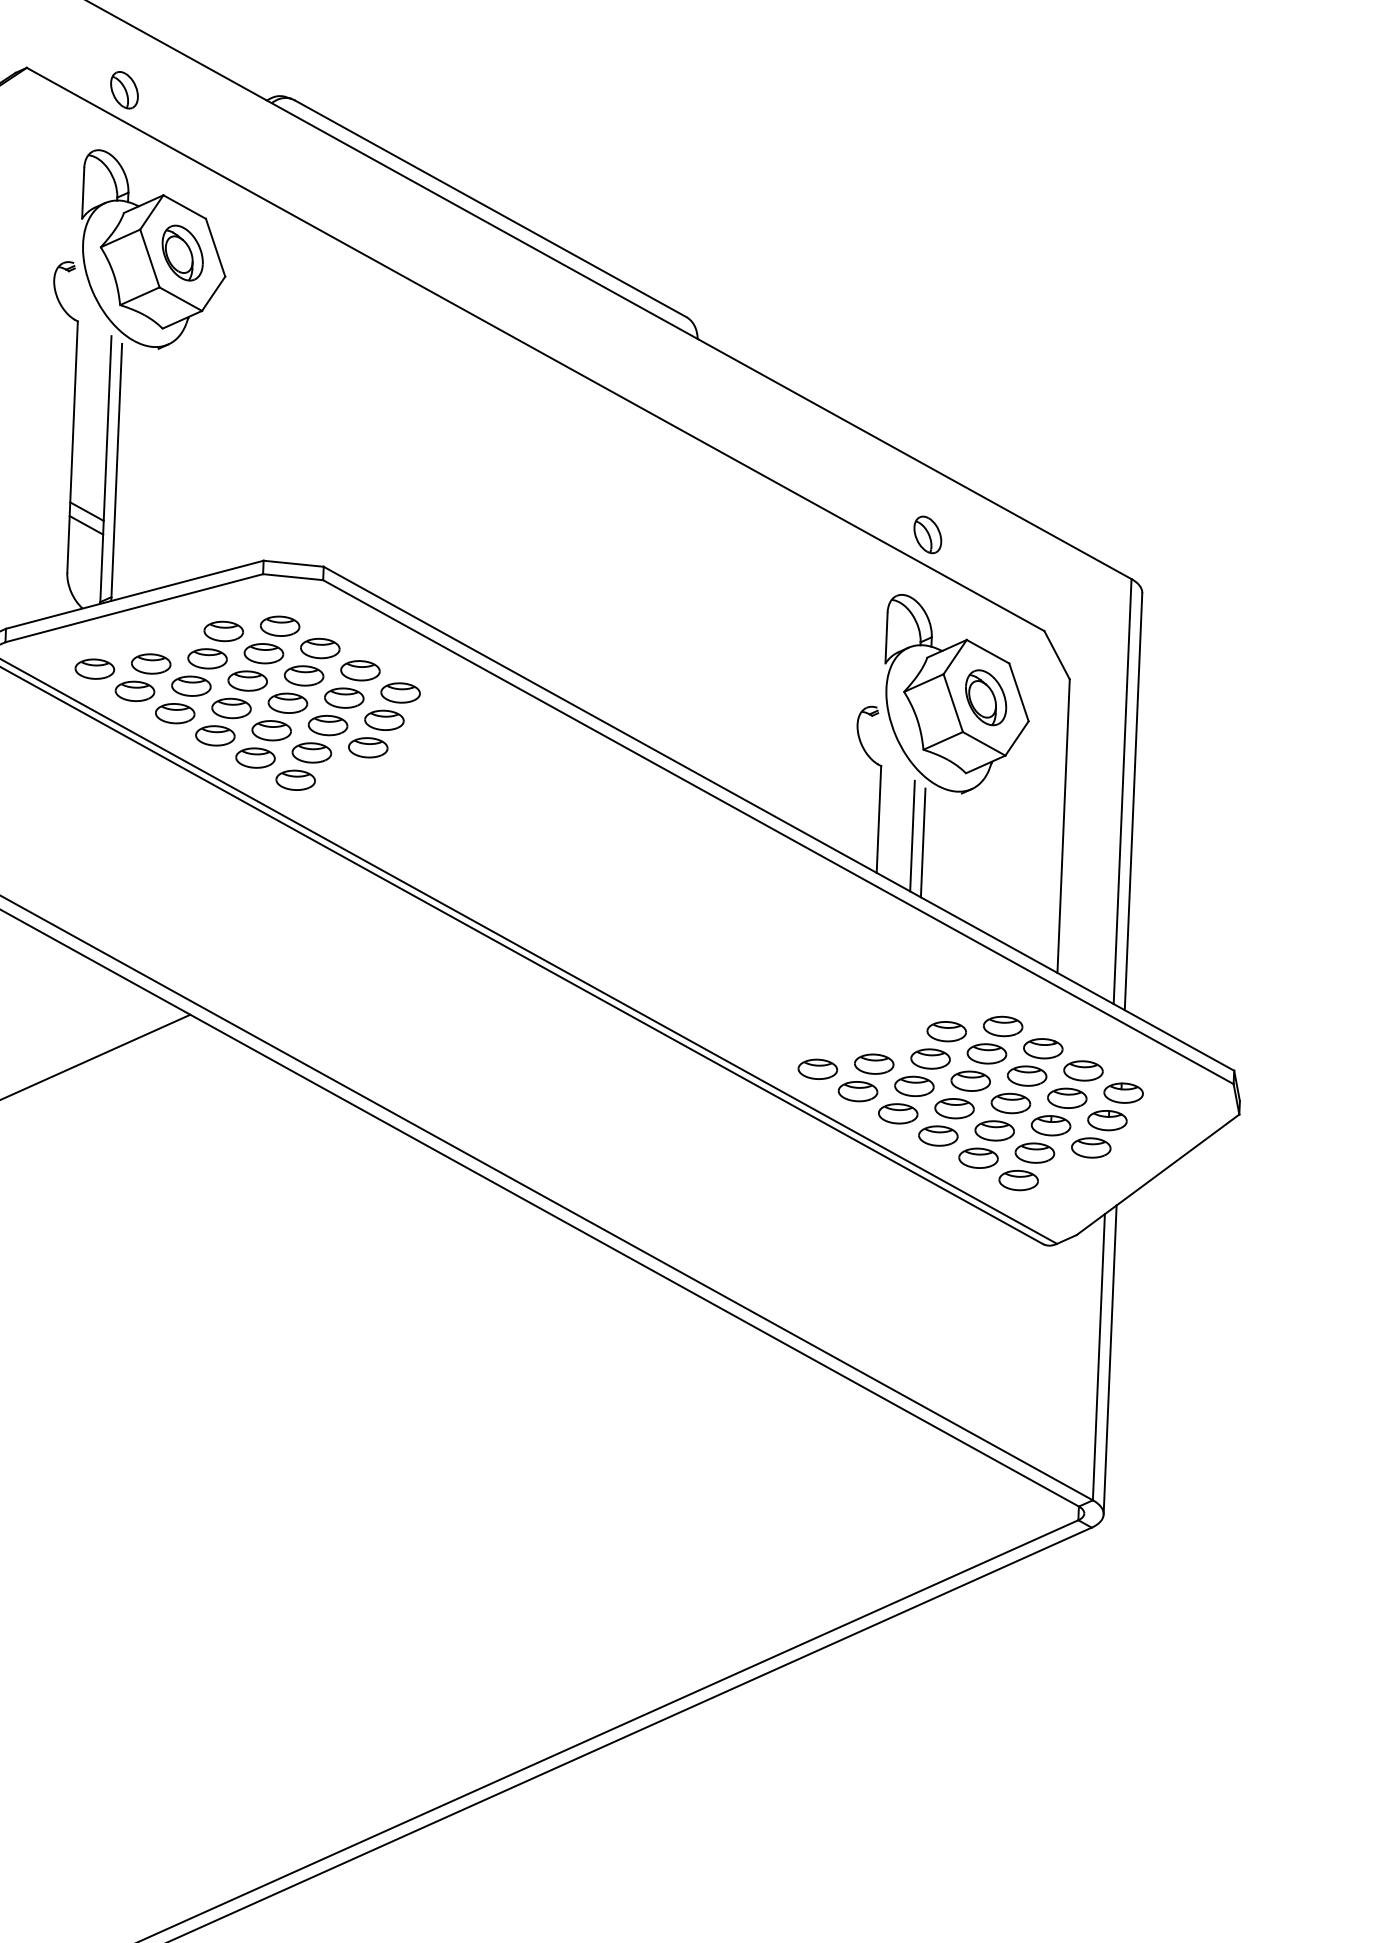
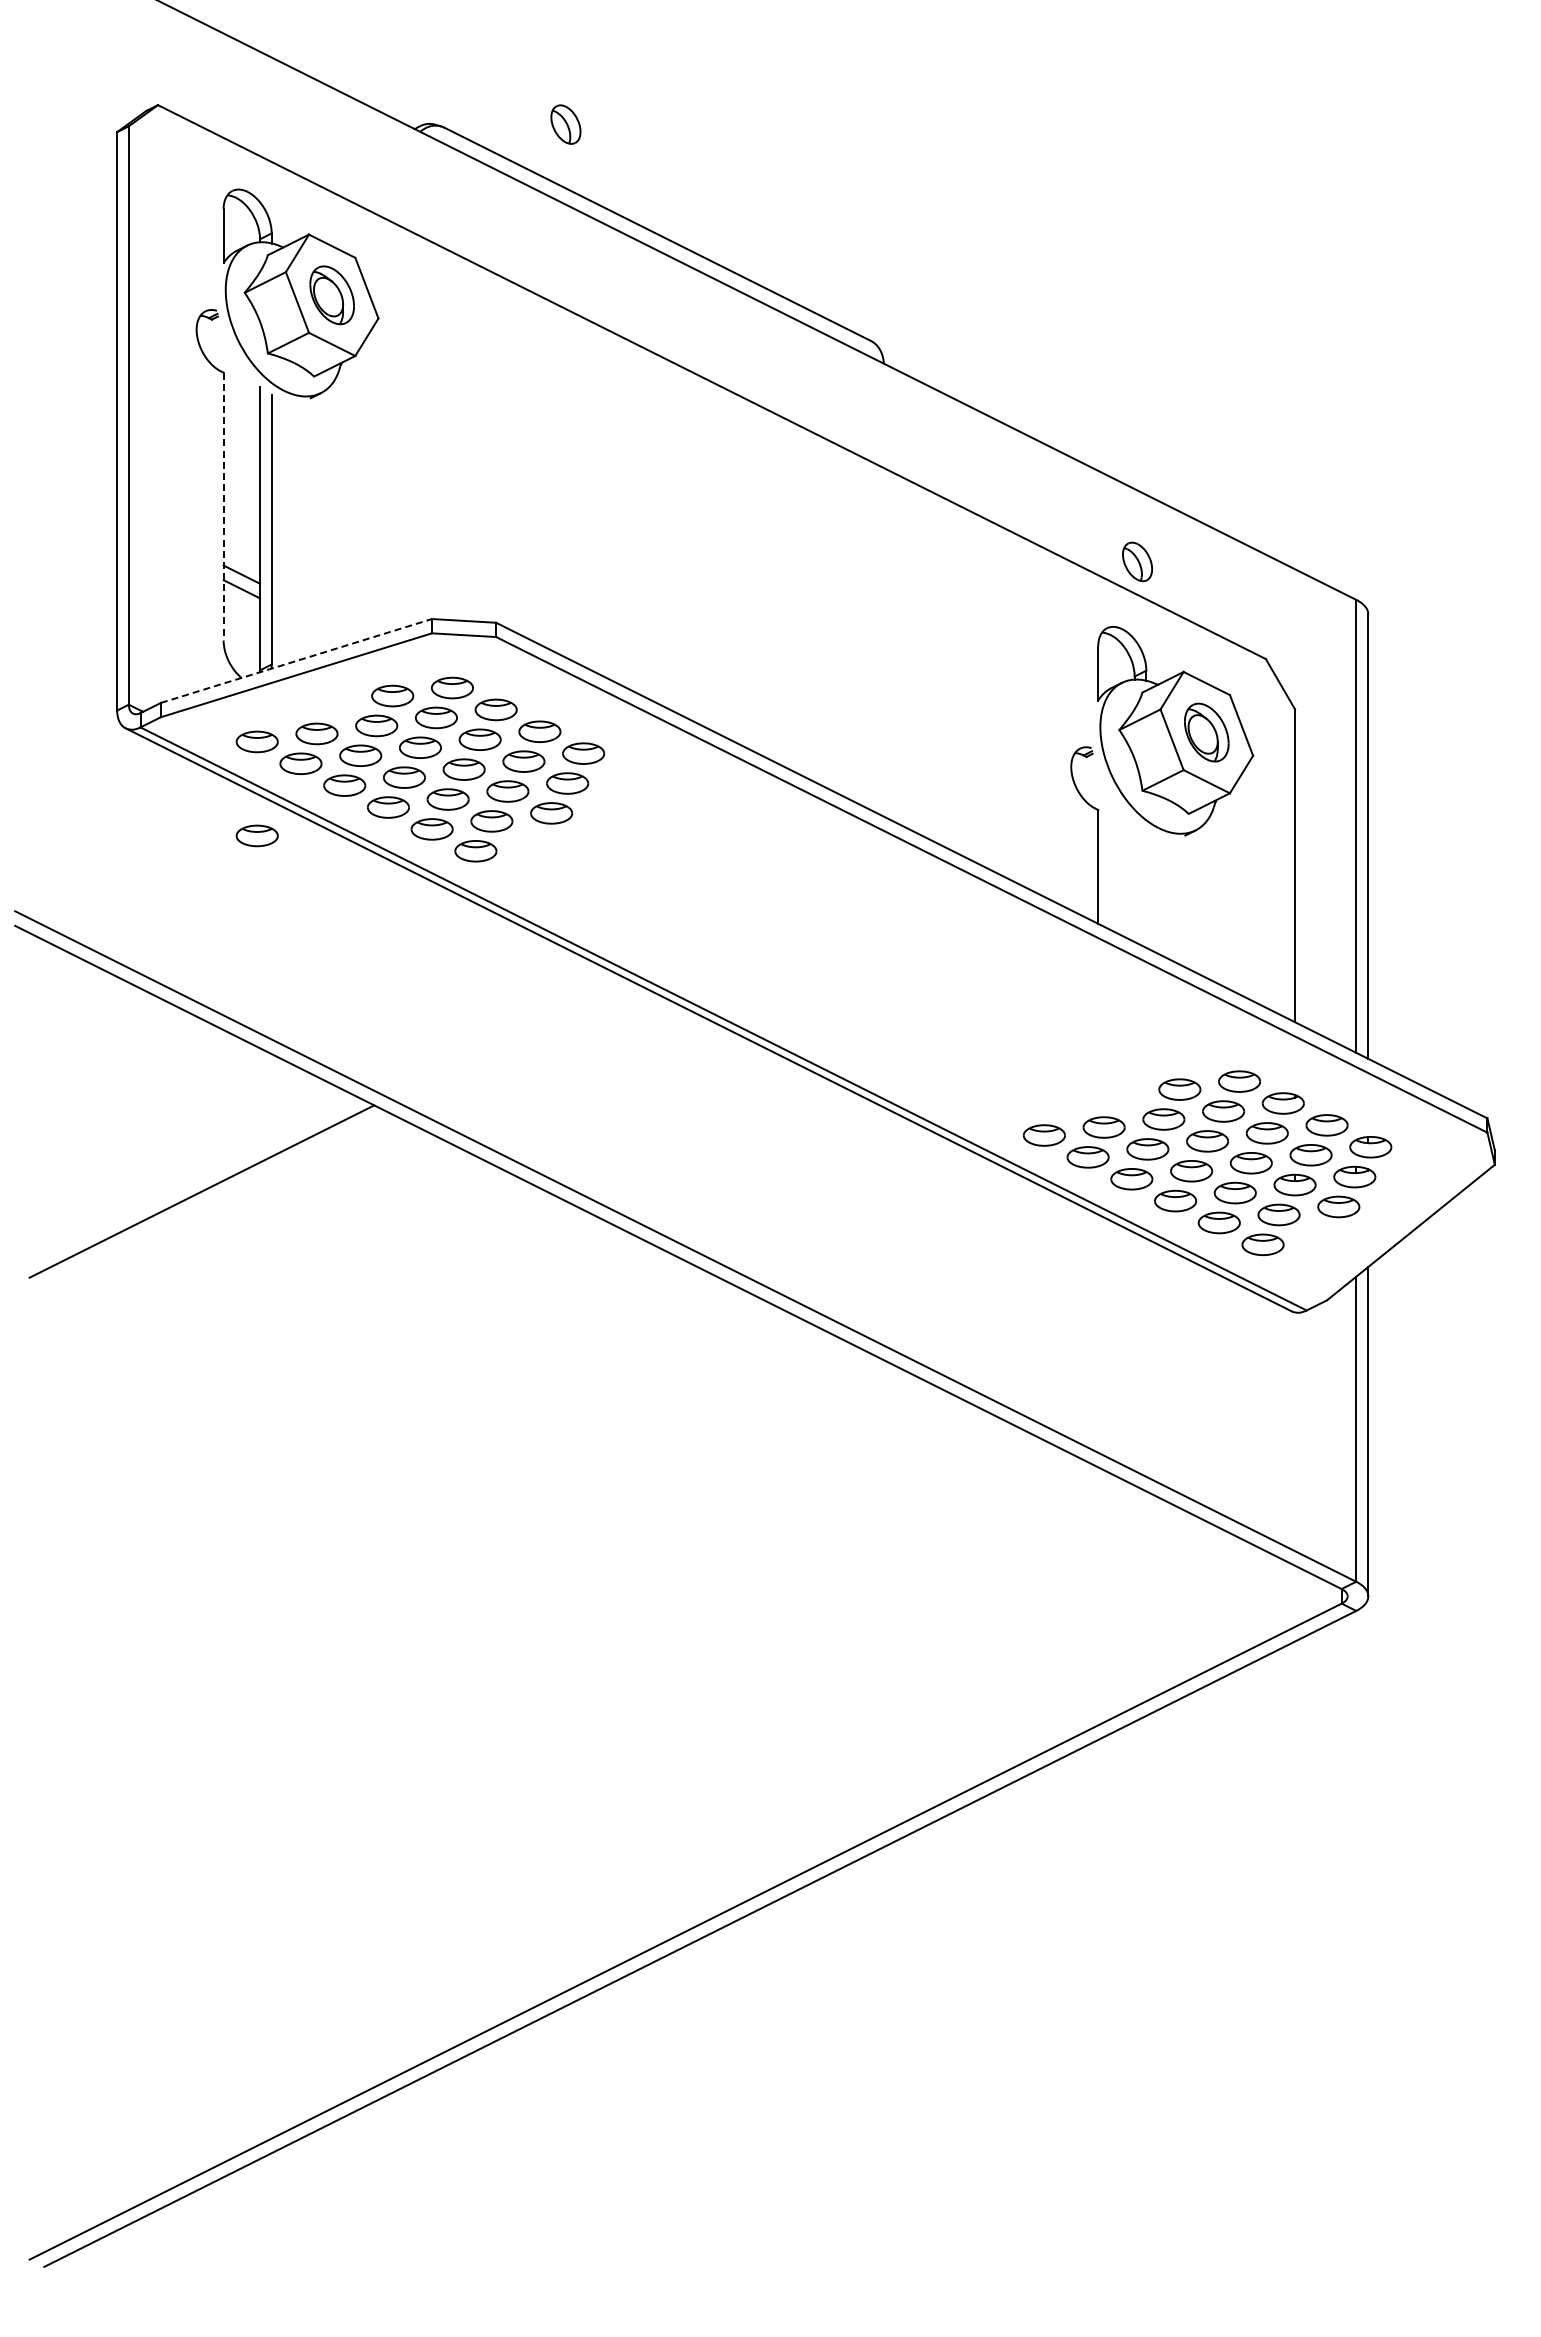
part: (124, 90) -> (565, 124), moved
line: (72, 446) -> (223, 506), solid -> dashed
line: (134, 594) -> (296, 660), solid -> dashed
part: (90, 756) -> (256, 835), added
line: (912, 836) -> (1134, 883), removed
line: (923, 842) -> (1146, 889), removed

